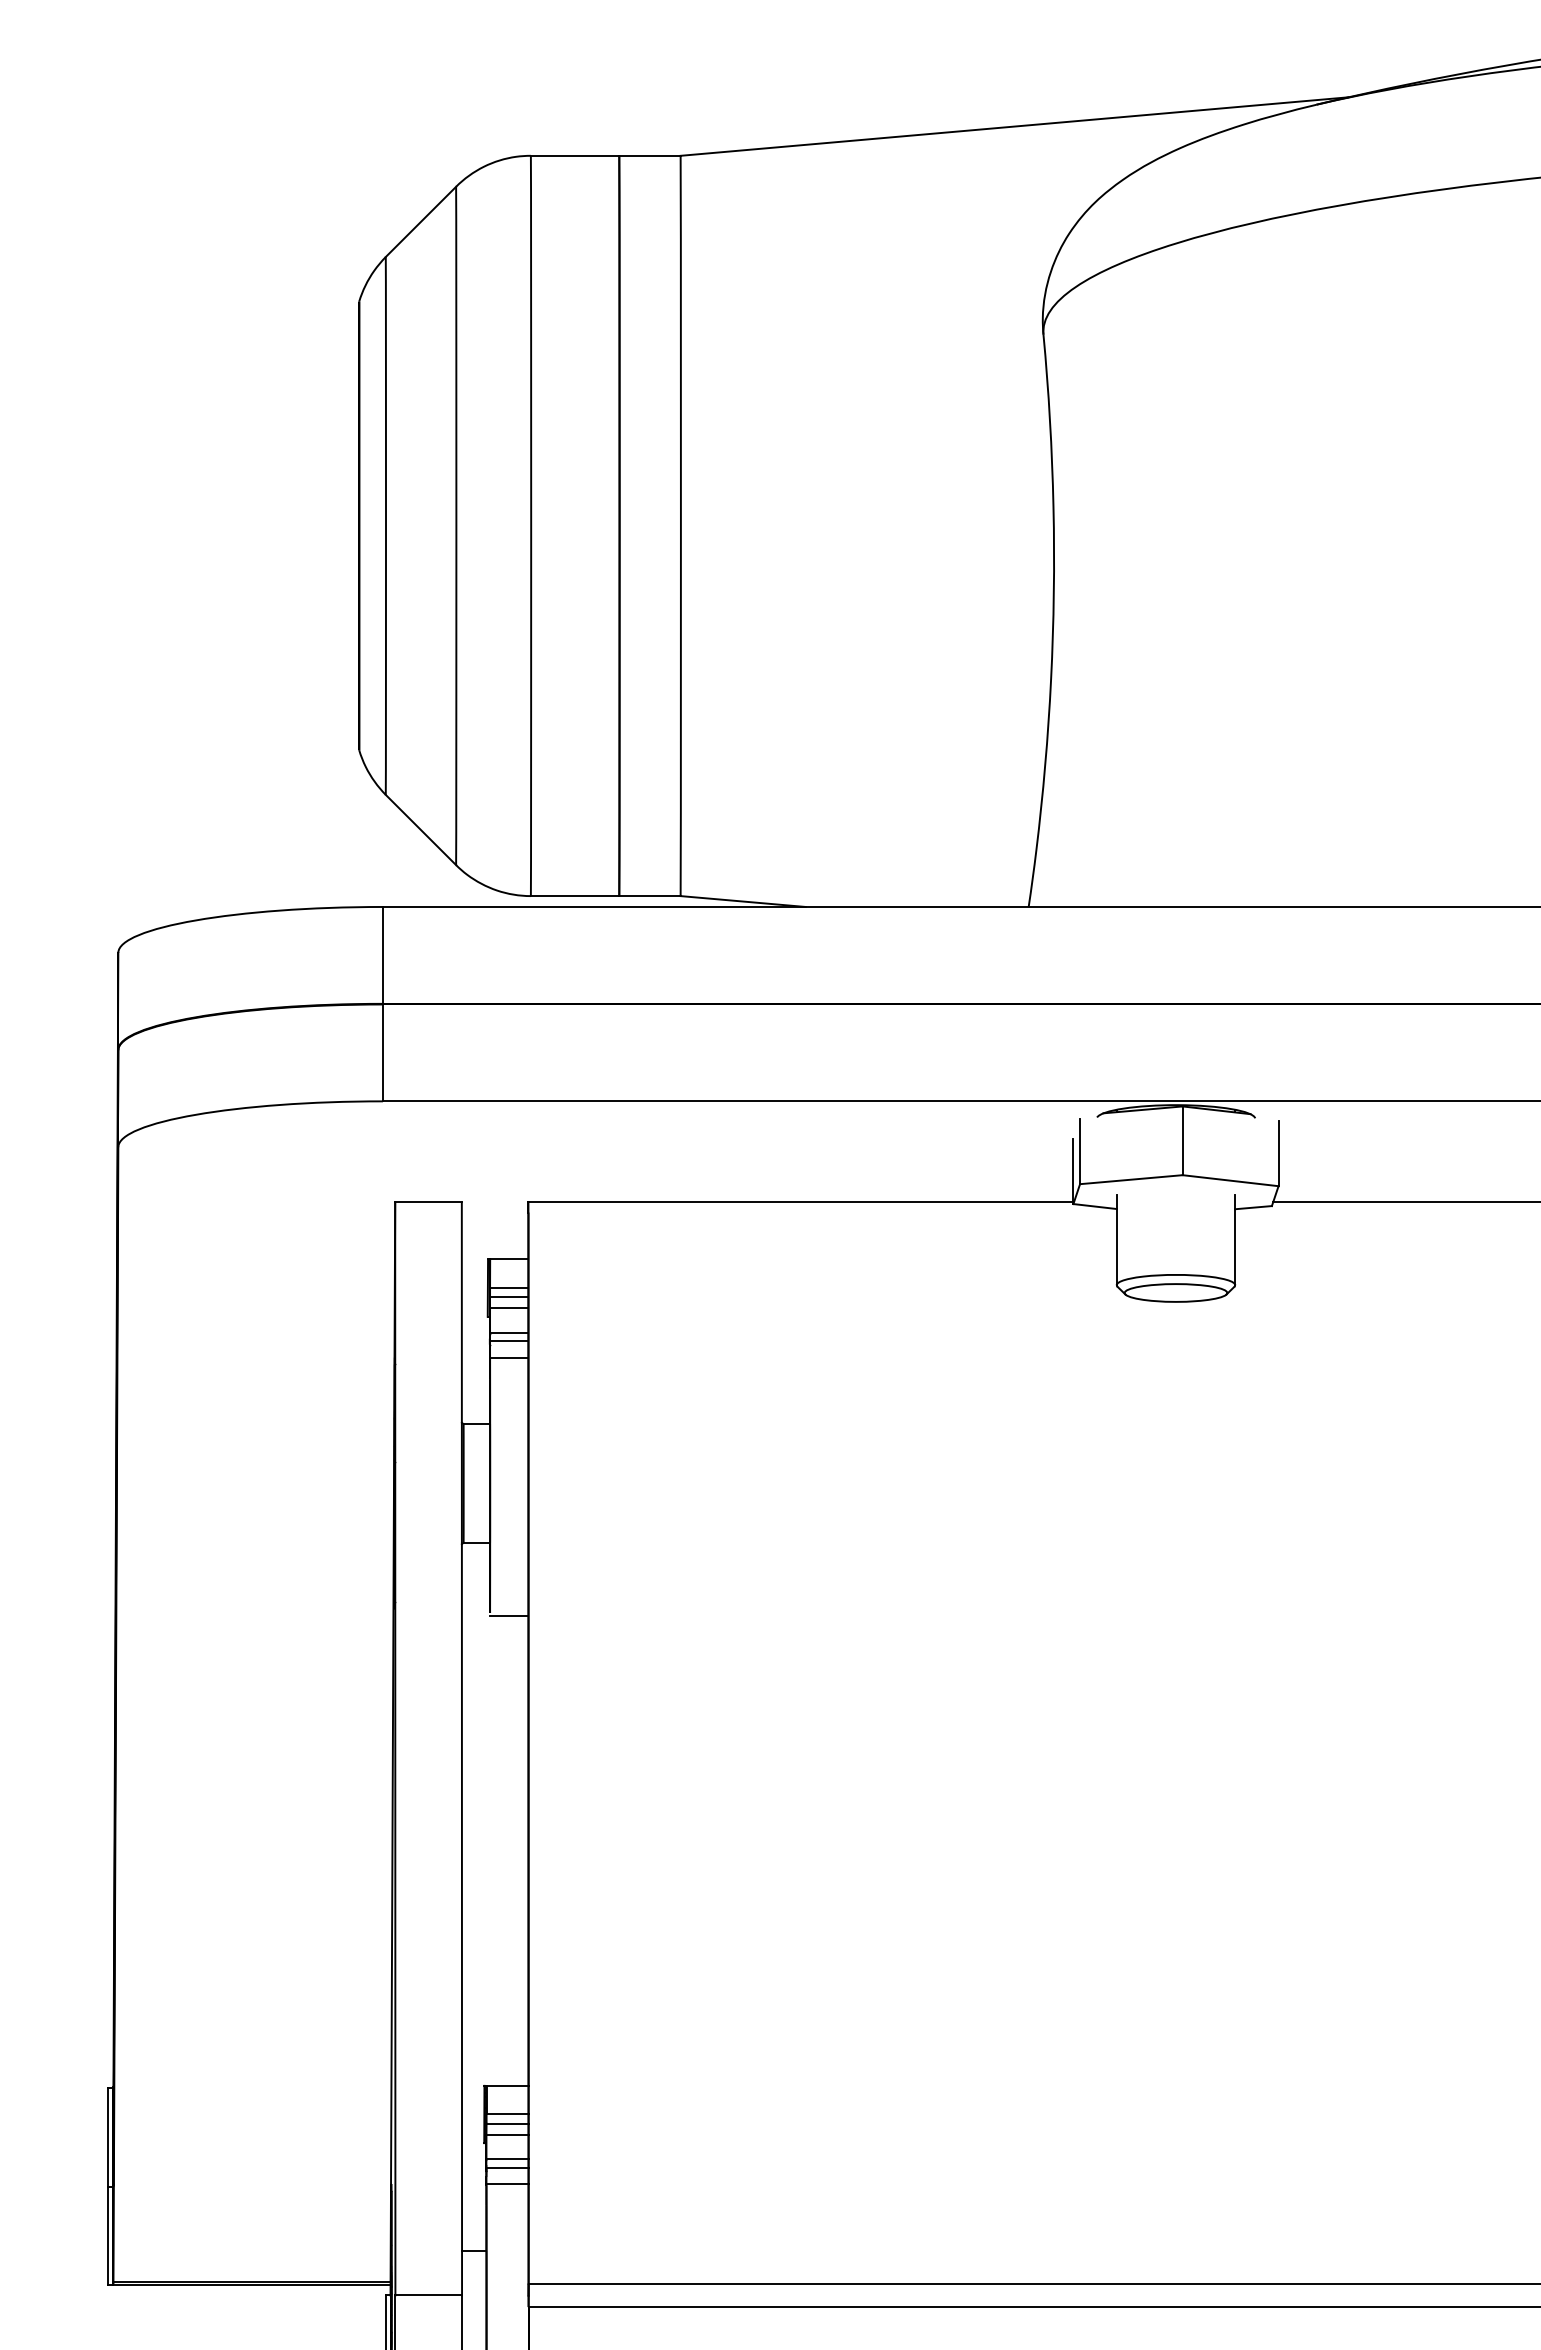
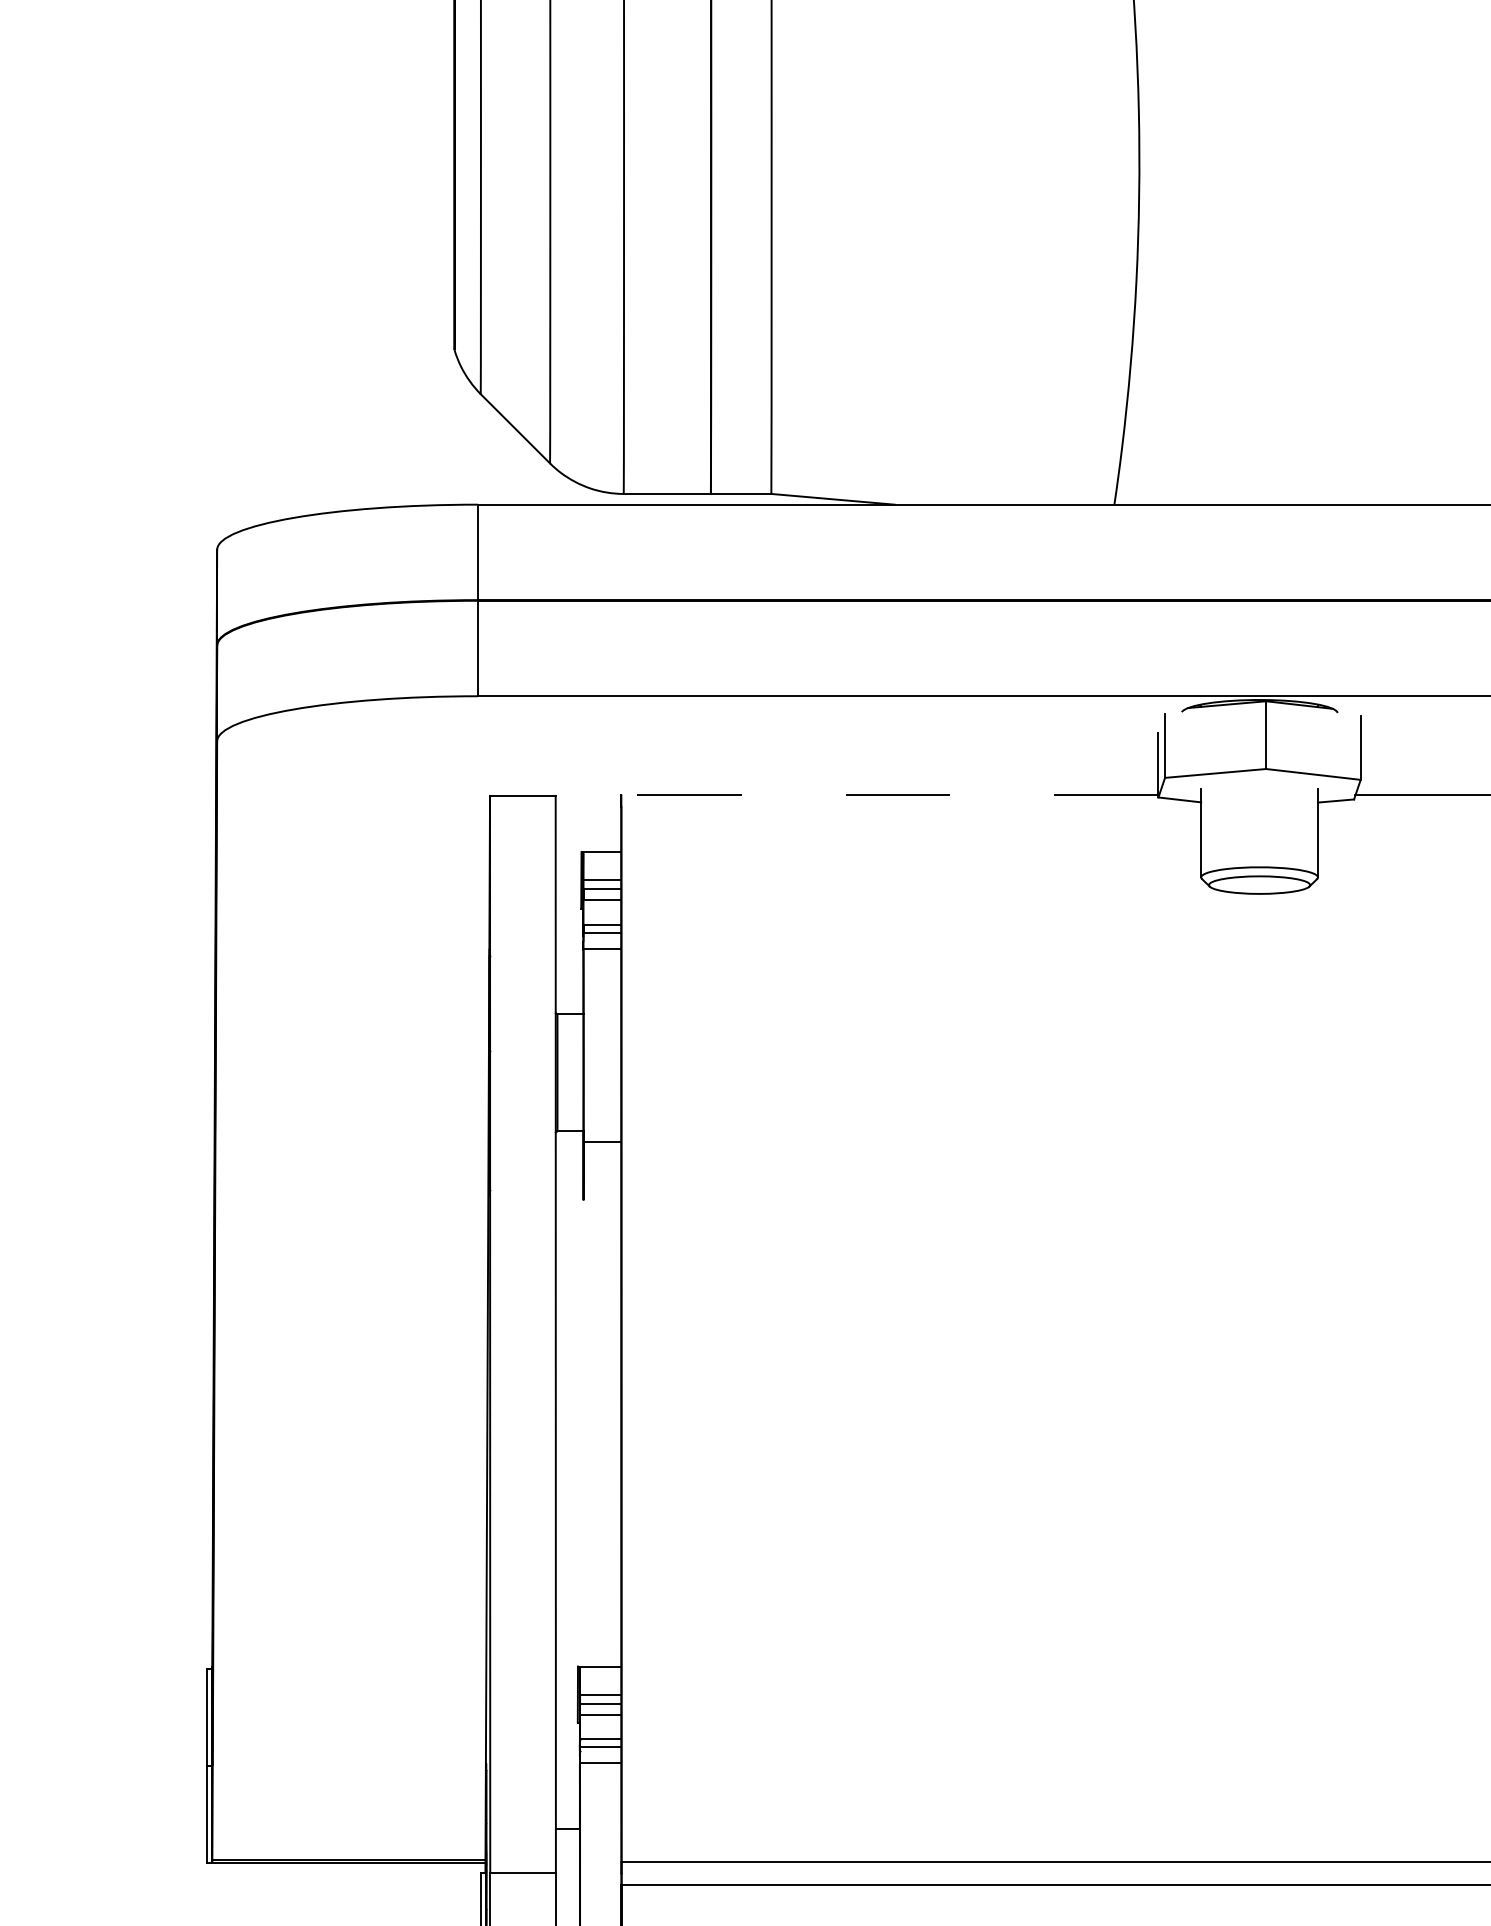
line: (800, 1201) -> (889, 794), solid -> dashed
line: (509, 1615) -> (602, 1141), moved

